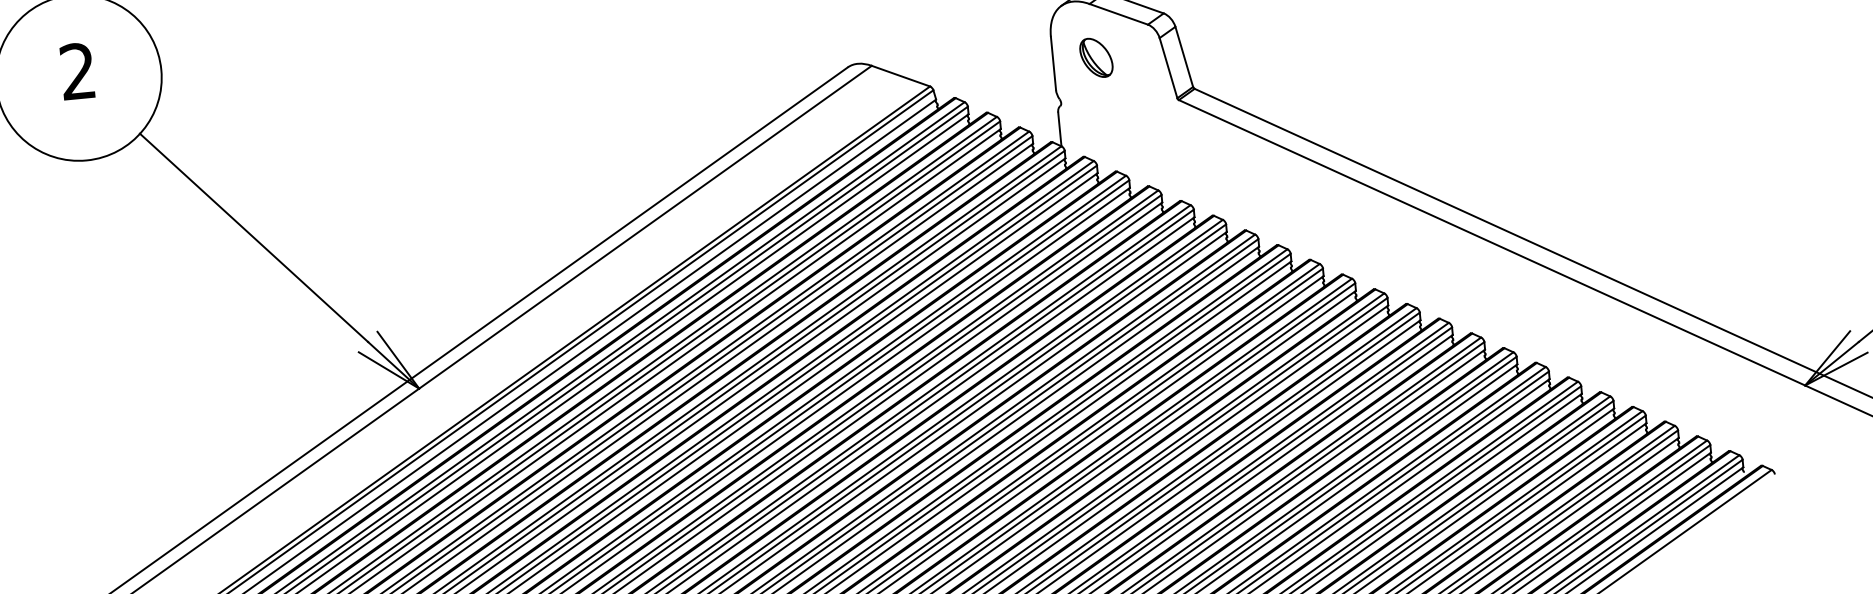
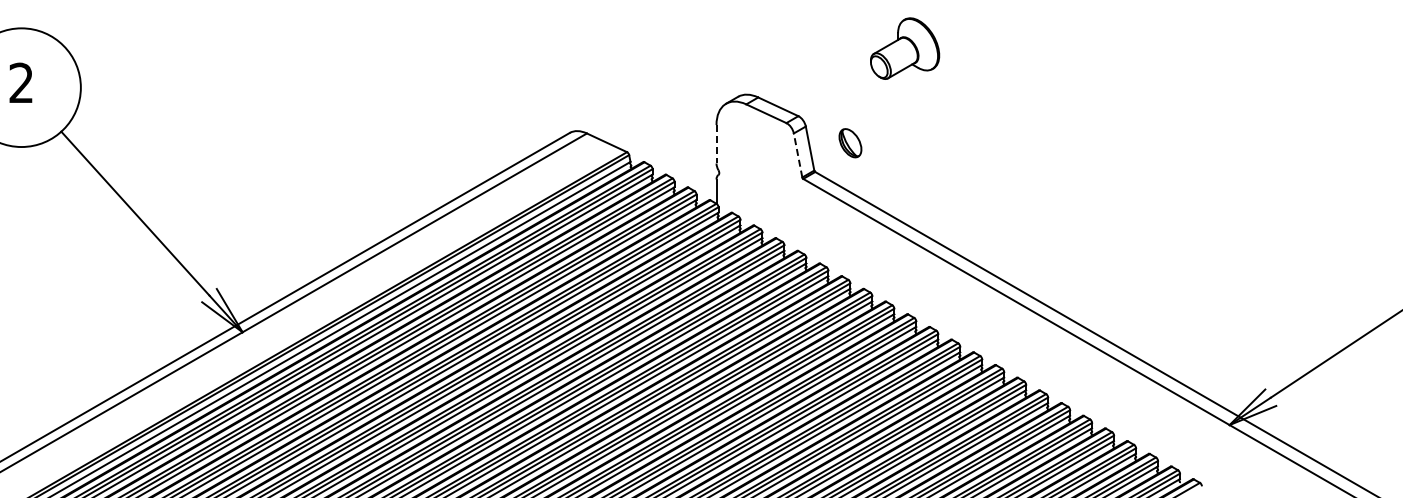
part: (1096, 58) -> (850, 143), moved
line: (1053, 63) -> (716, 144), solid -> dashed
line: (1167, 66) -> (797, 154), solid -> dashed

